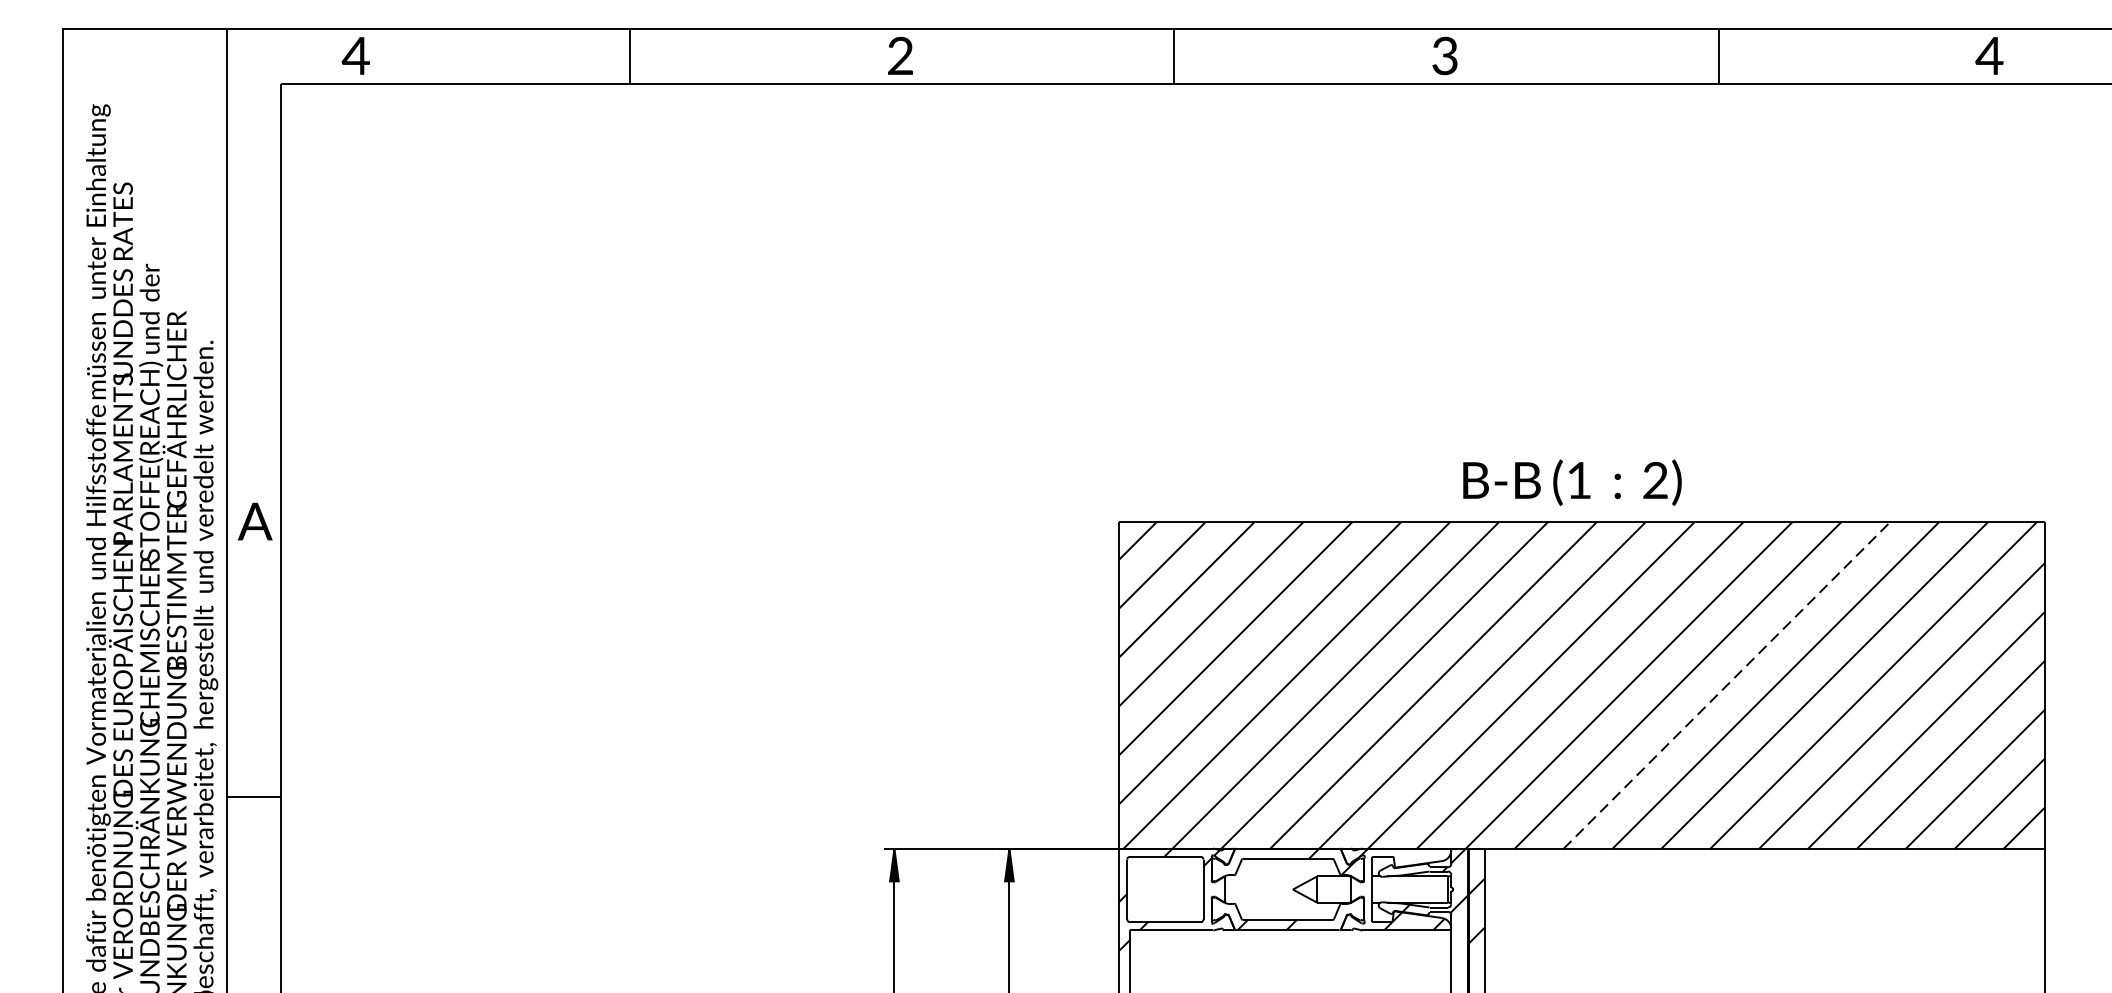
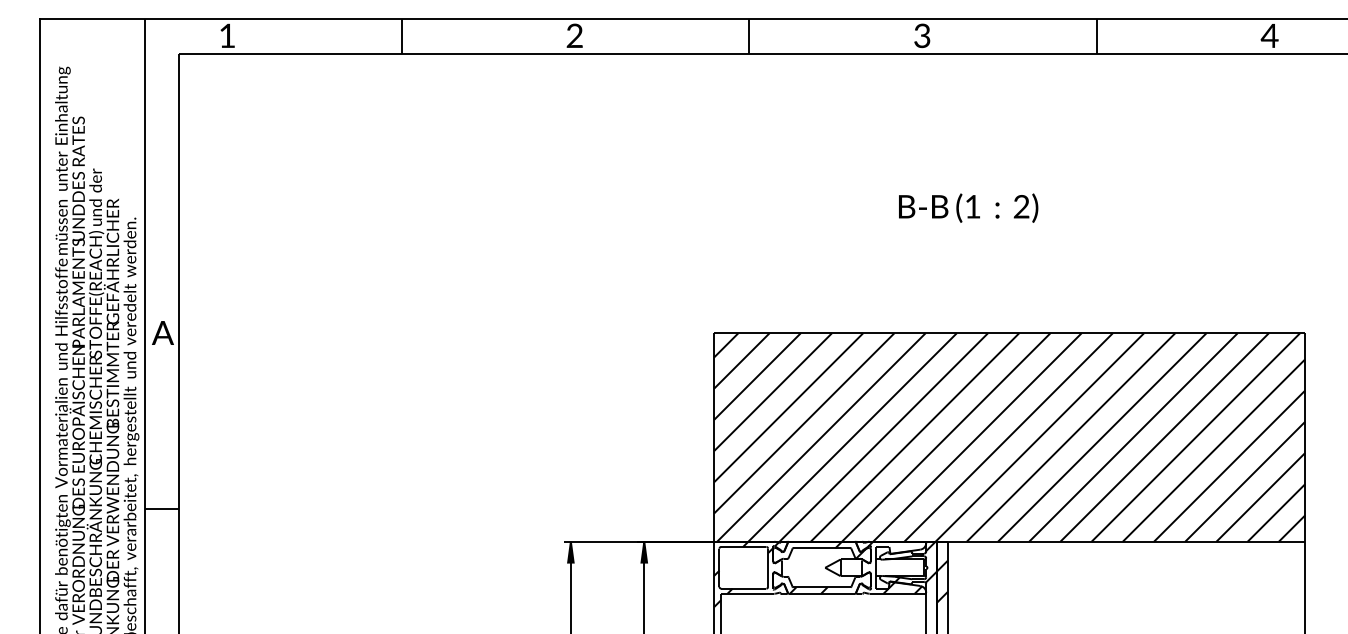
text: (356, 55) -> (227, 35), 4 -> 1
text: (1572, 481) -> (968, 207), moved
line: (1727, 685) -> (1102, 437), dashed -> solid

